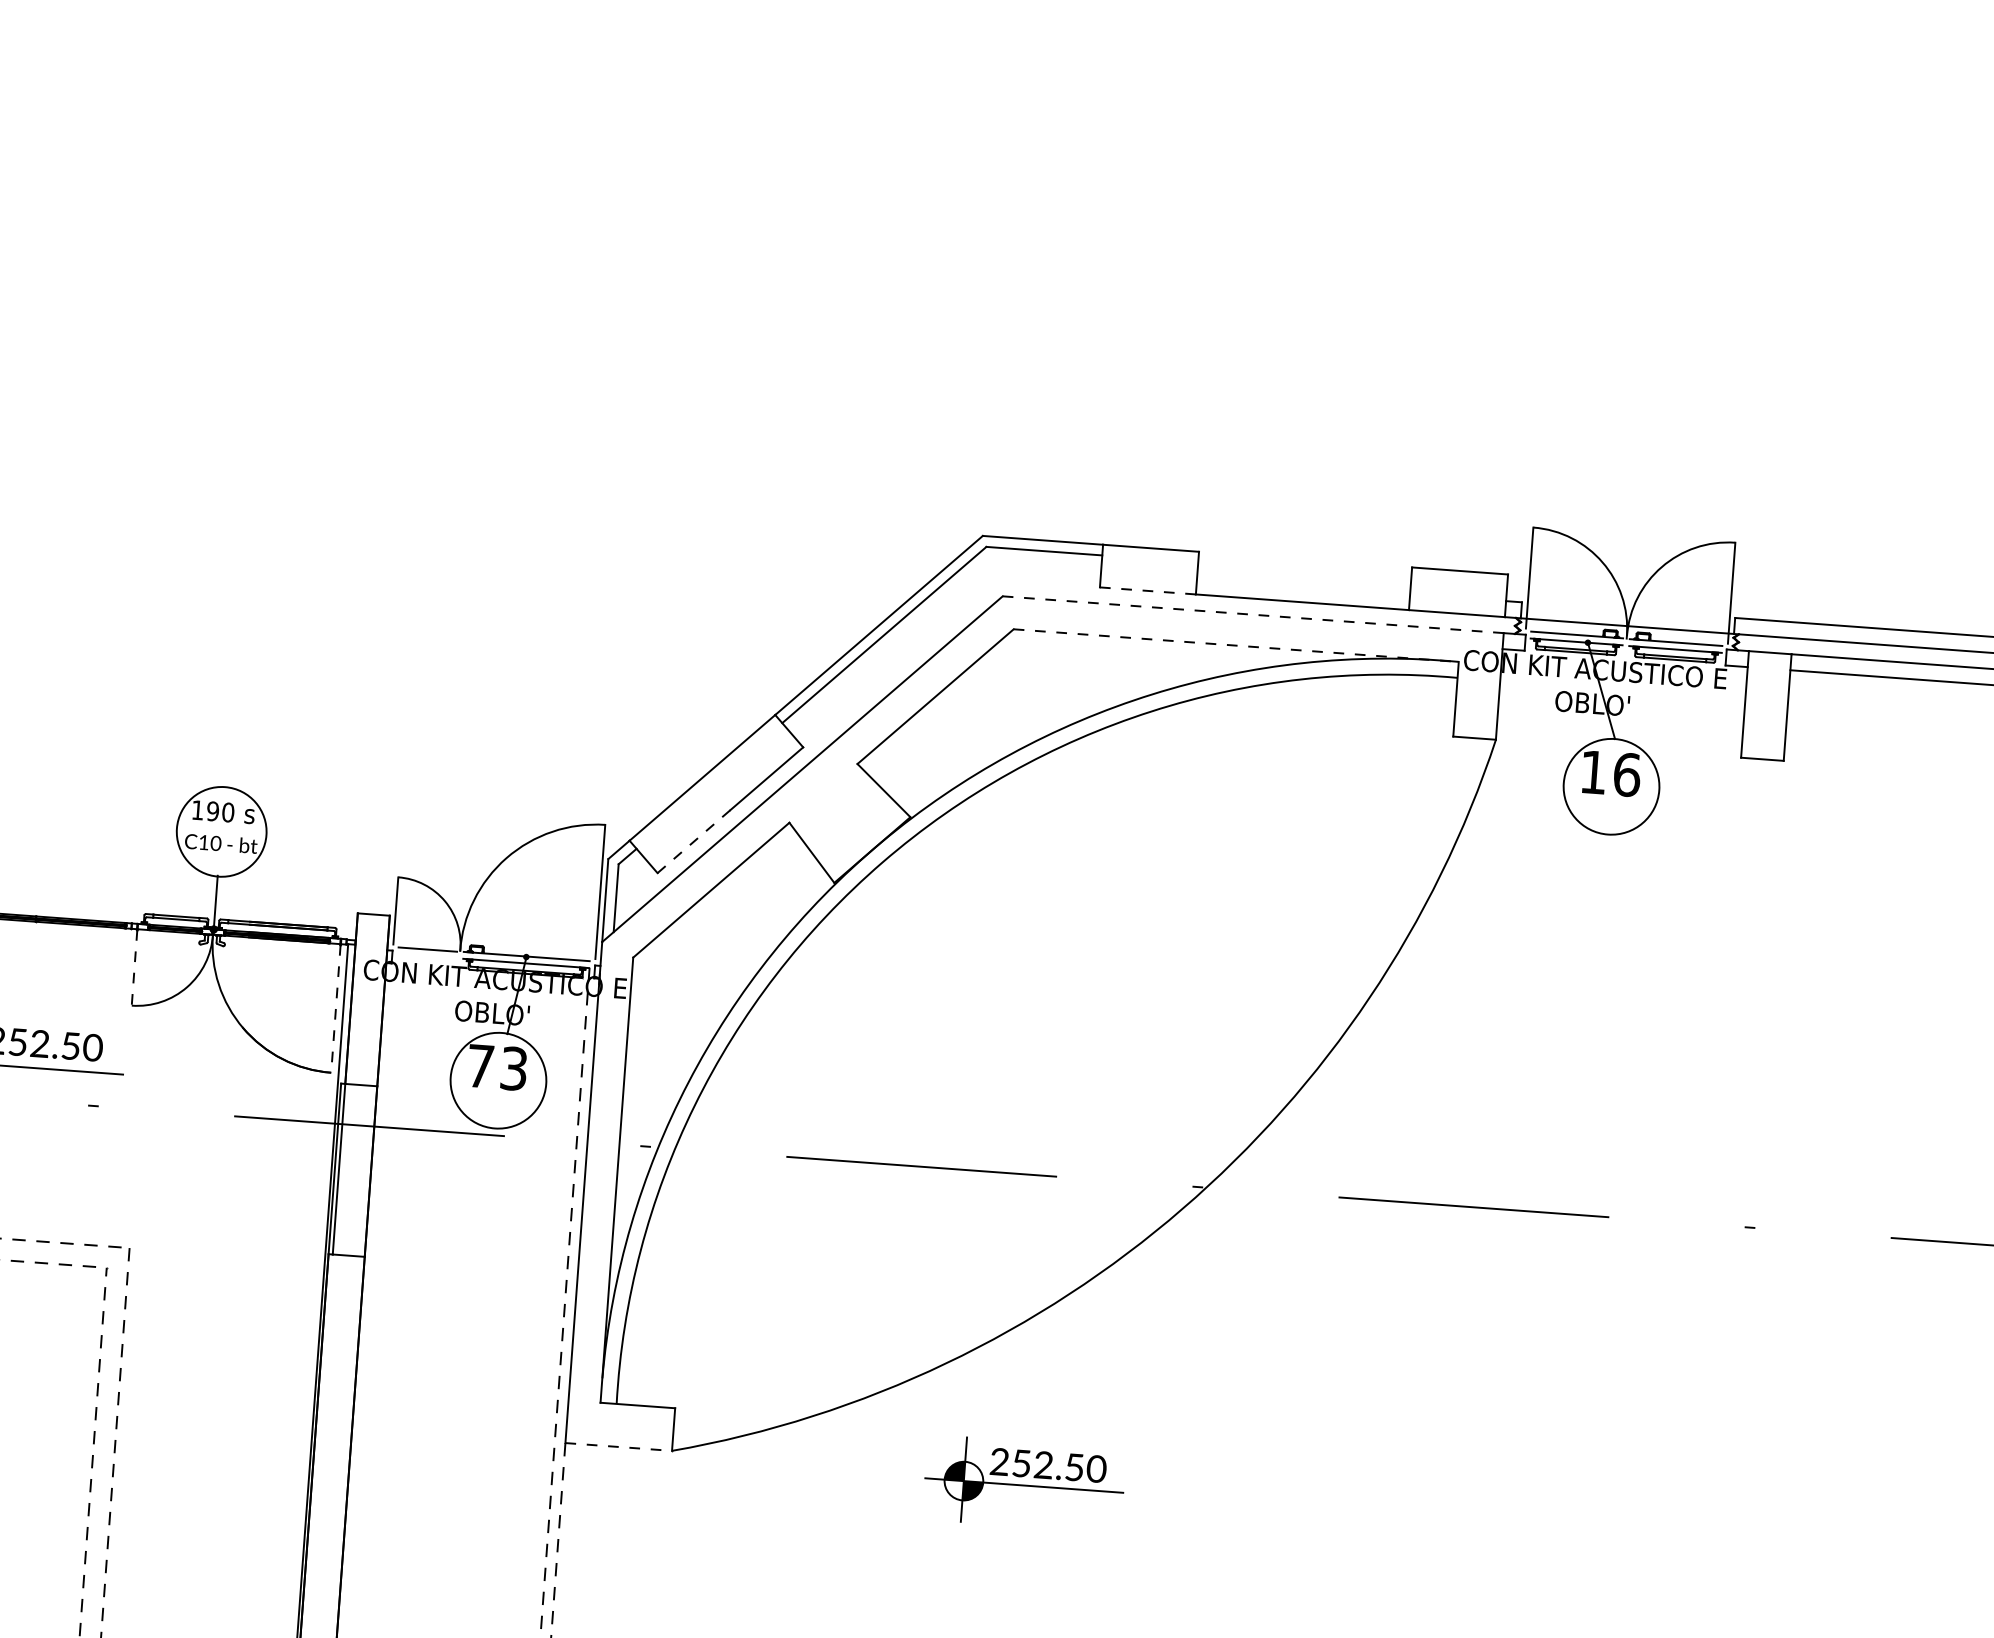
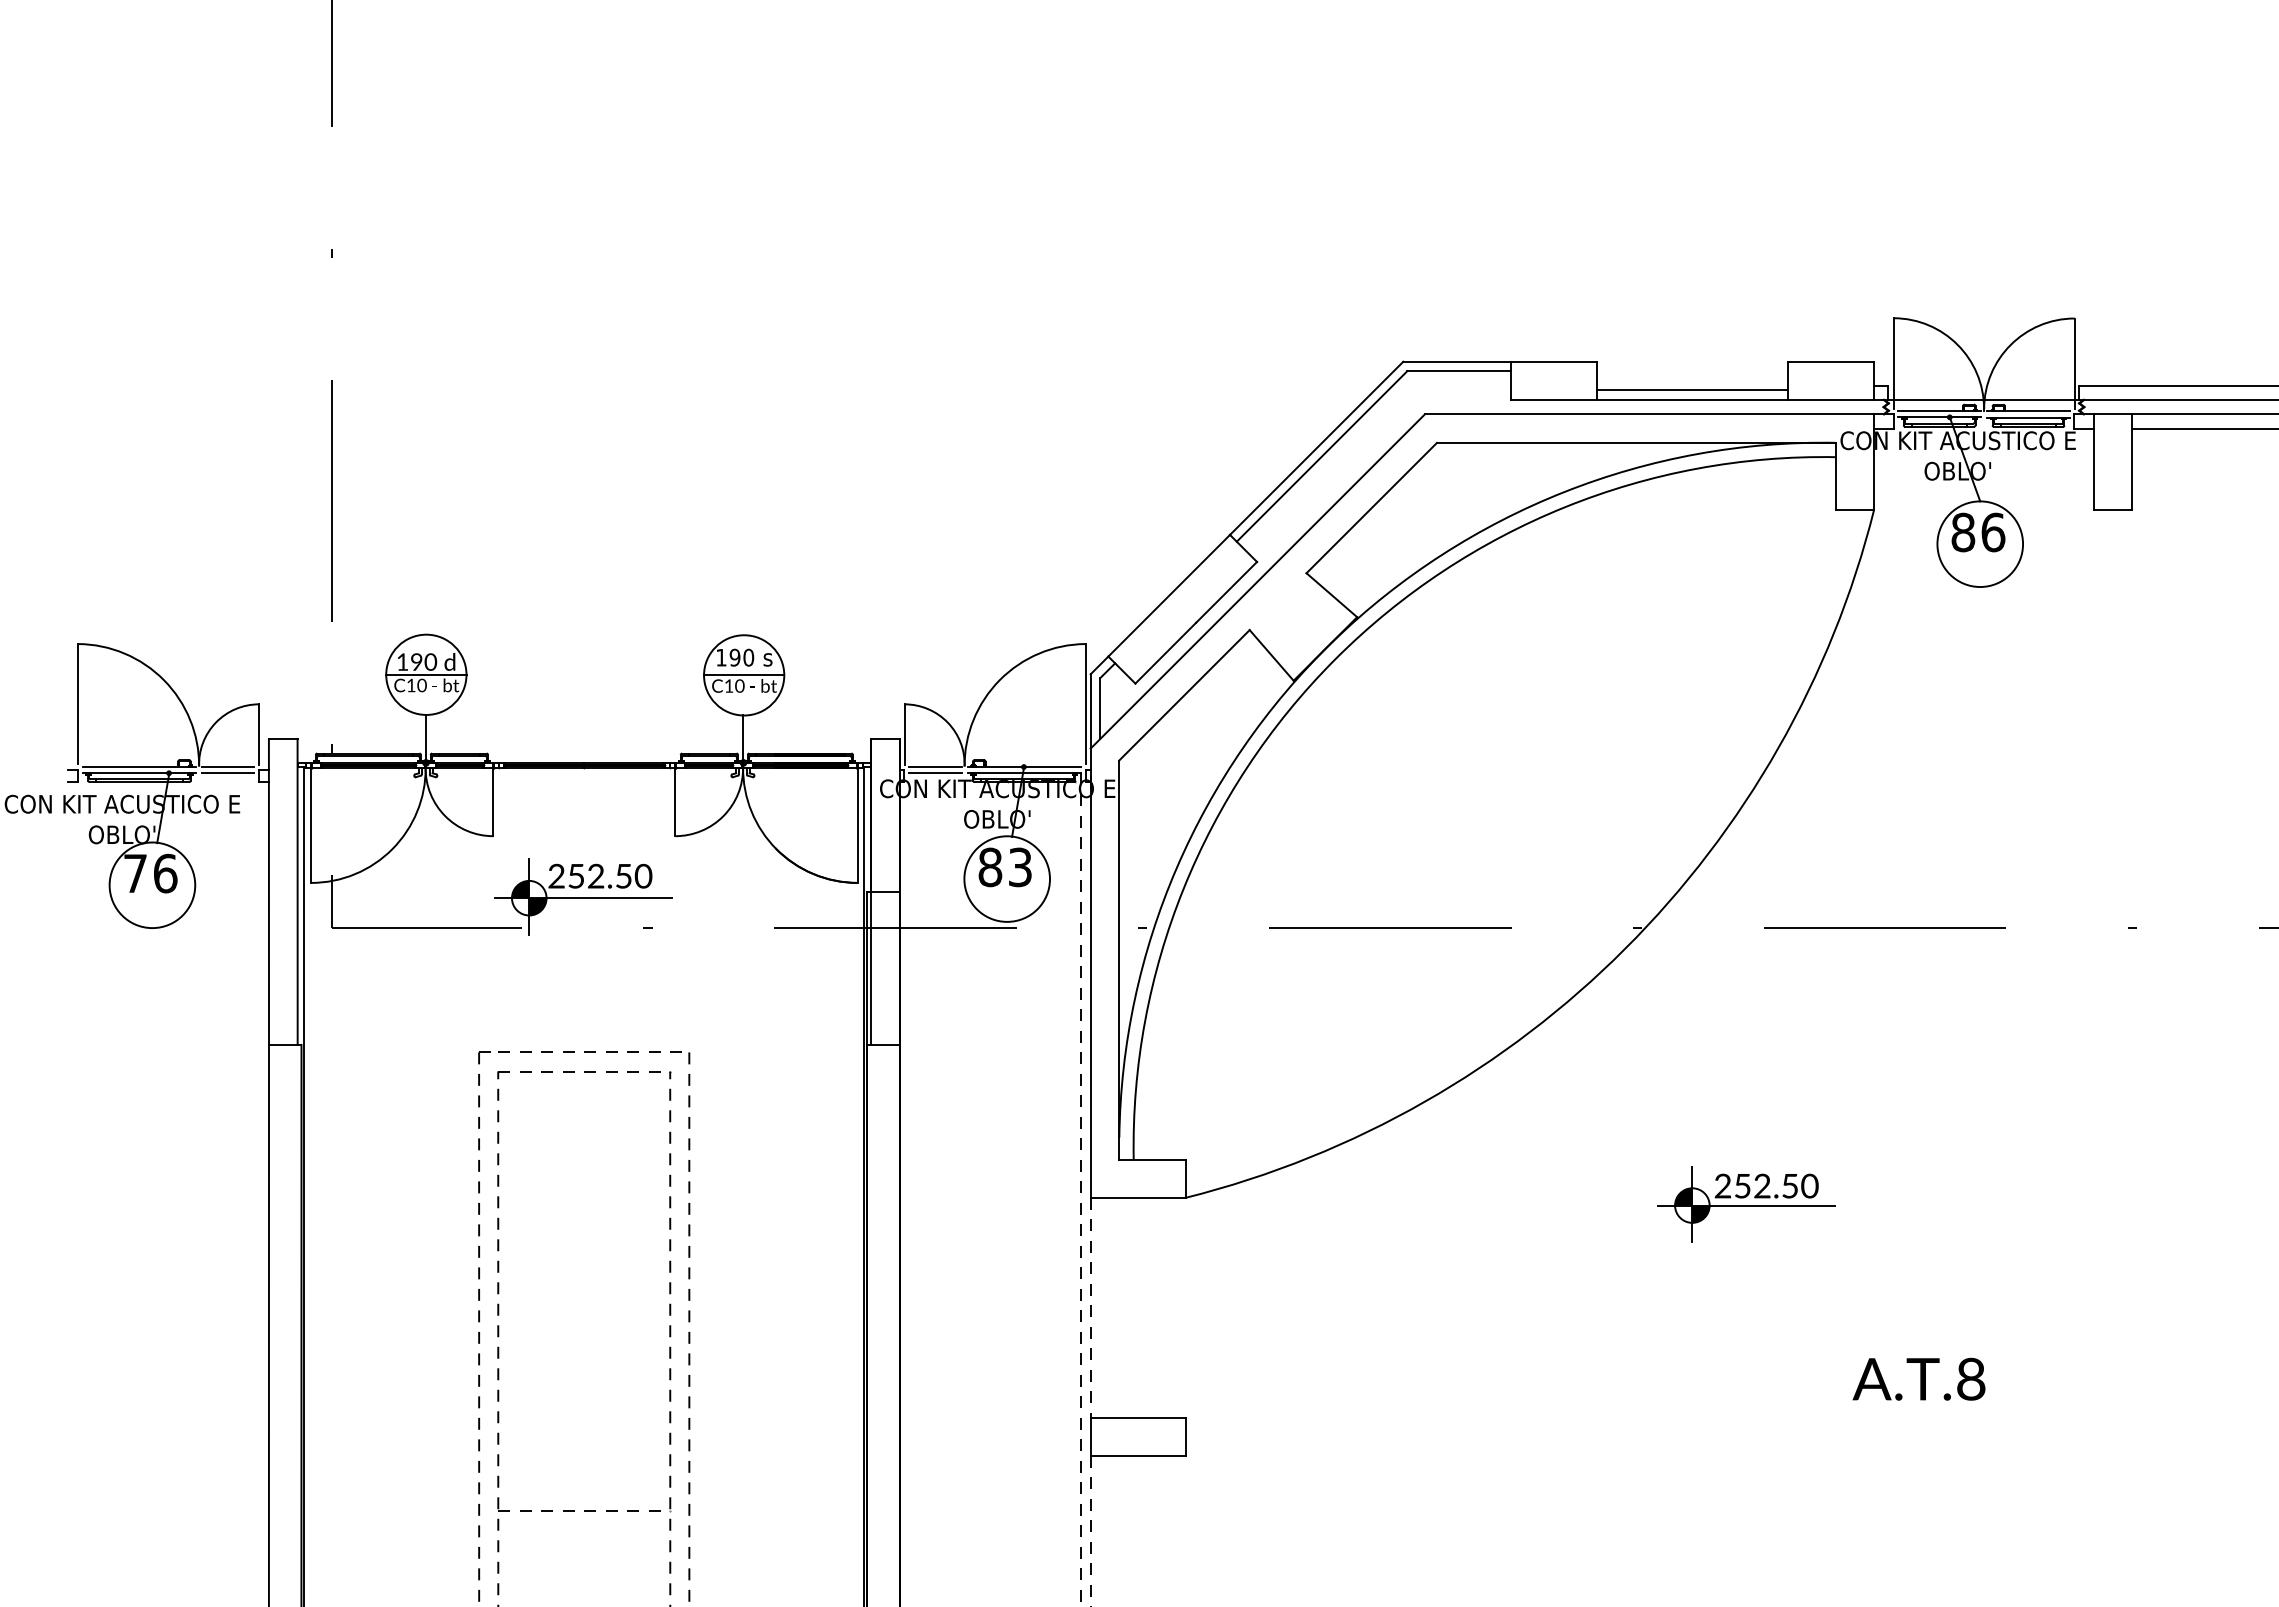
line: (1148, 590) -> (1554, 399), dashed -> solid
line: (1303, 591) -> (1692, 390), added
line: (1253, 614) -> (1649, 414), dashed -> solid
line: (1236, 645) -> (1636, 442), dashed -> solid
text: (1593, 772) -> (1963, 532), 16 -> 86
line: (222, 832) -> (744, 675), added
line: (694, 840) -> (1166, 652), dashed -> solid
line: (427, 957) -> (935, 773), added
line: (134, 968) -> (675, 802), dashed -> solid
line: (335, 1009) -> (857, 826), dashed -> solid
text: (480, 1066) -> (990, 867), 73 -> 83
line: (618, 1446) -> (1138, 1197), dashed -> solid
part: (1024, 1484) -> (1746, 1204), moved

